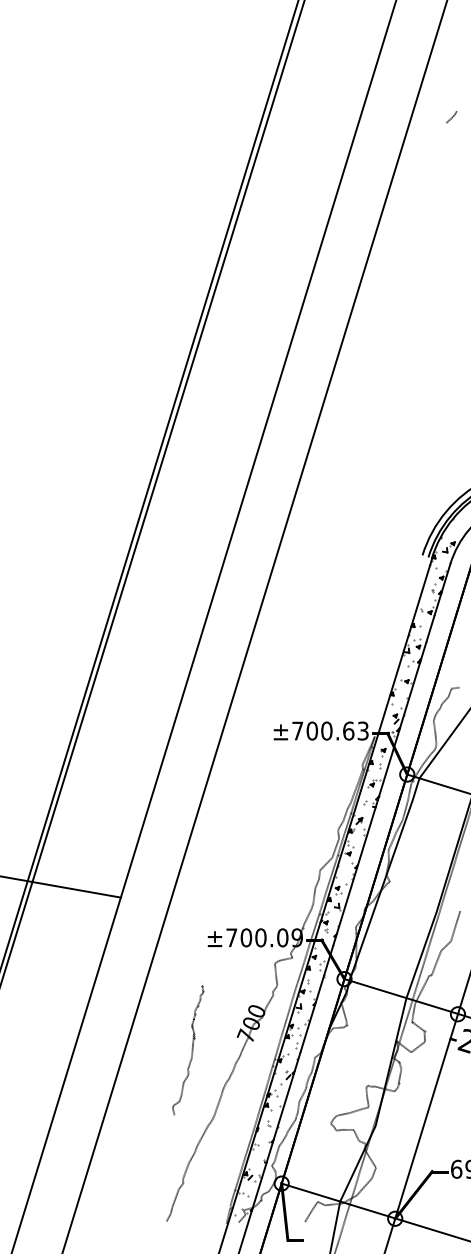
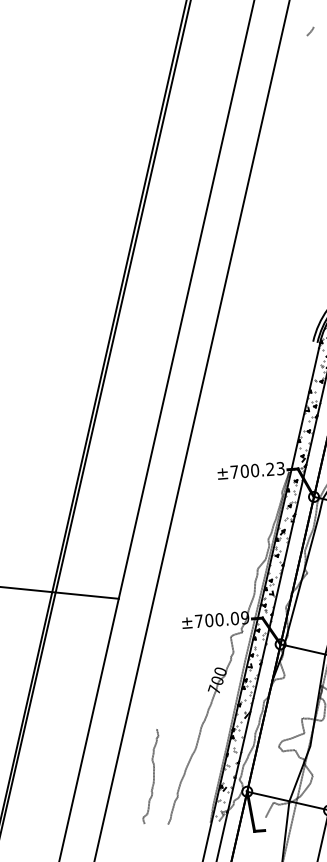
text: (348, 730) -> (270, 469), ±700.63 -> ±700.23
curve: (191, 1050) -> (153, 777), moved

